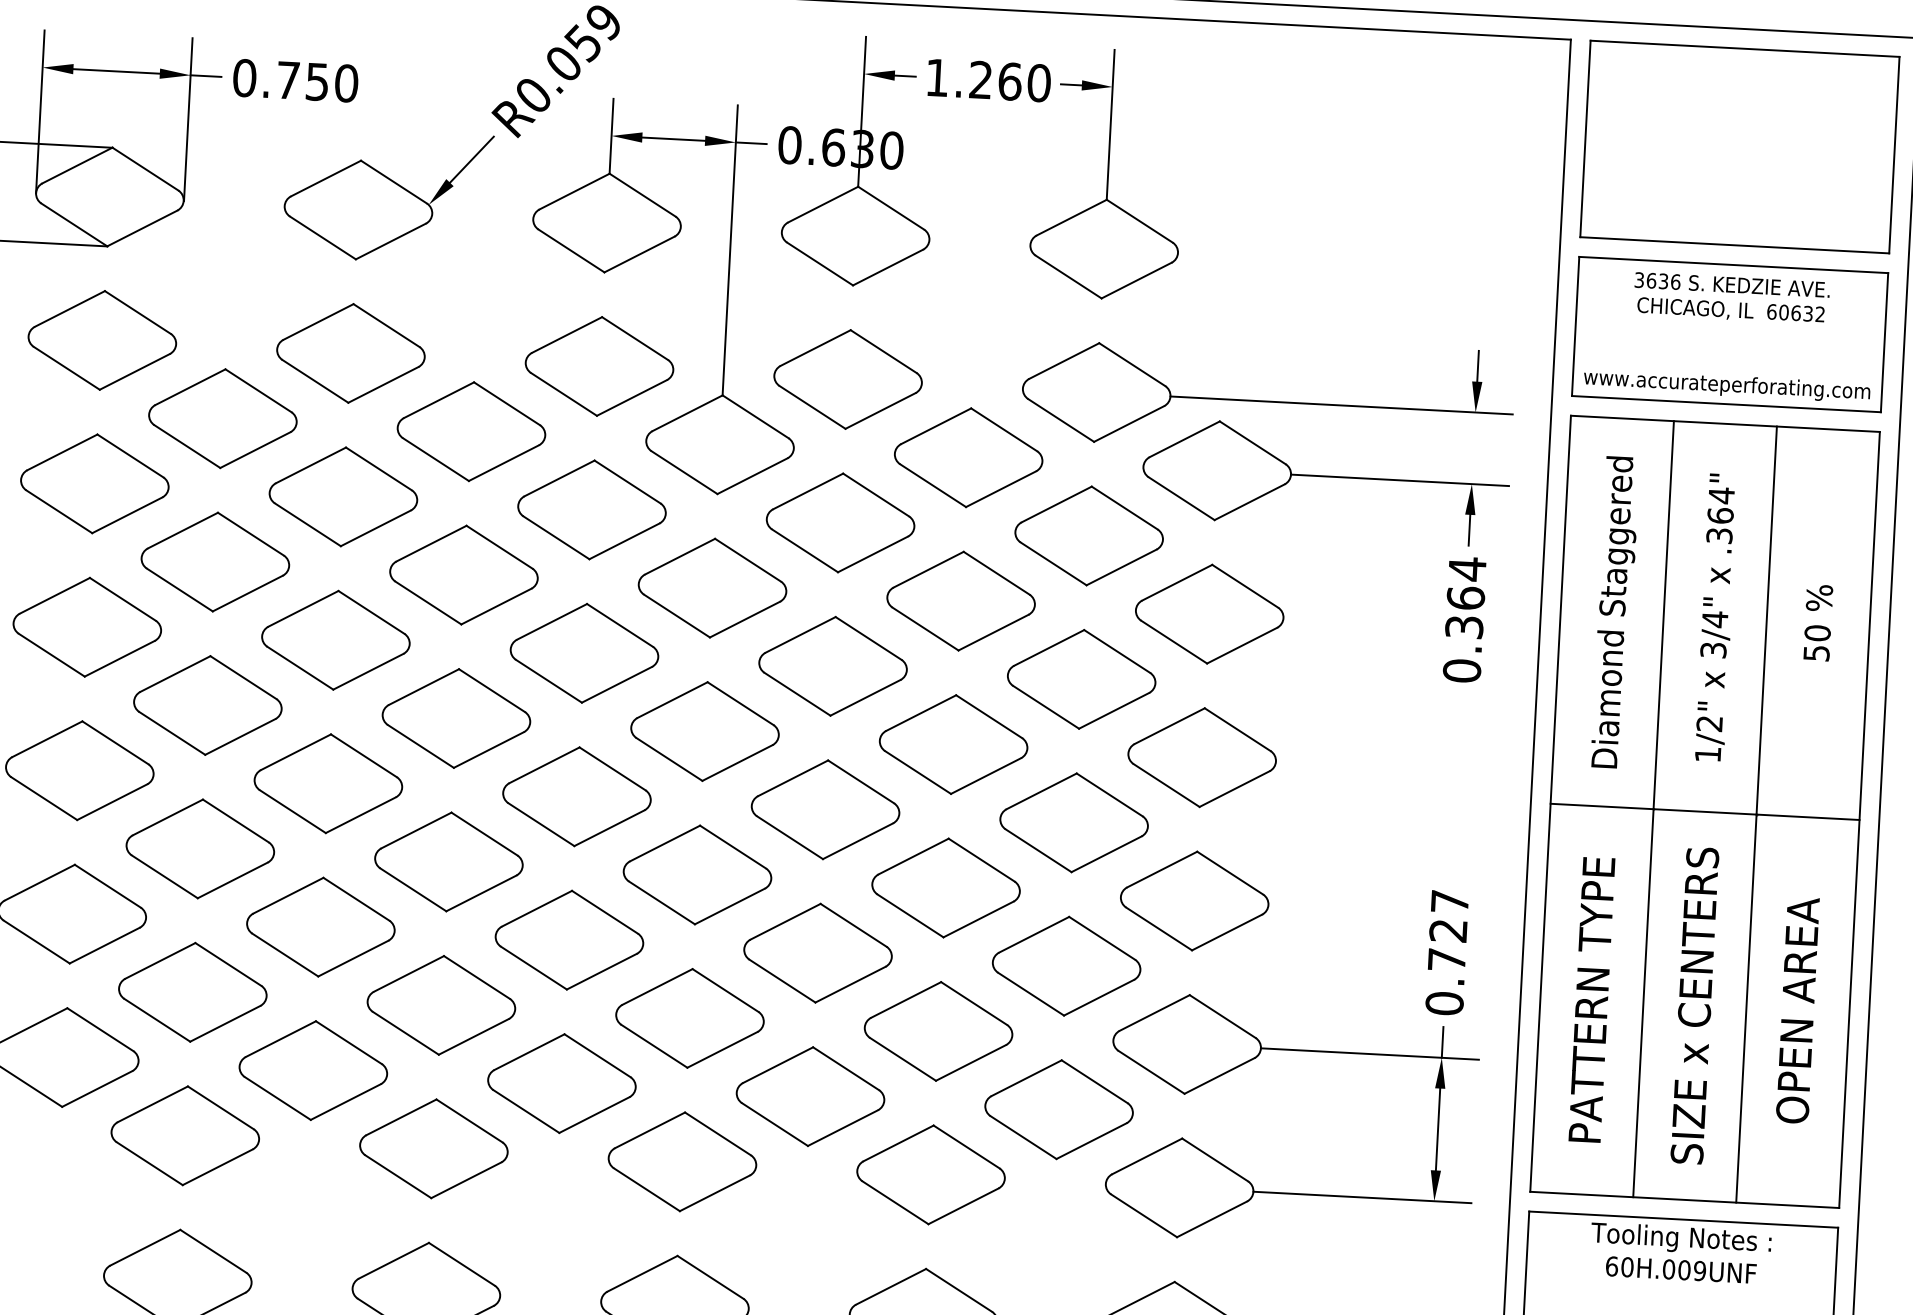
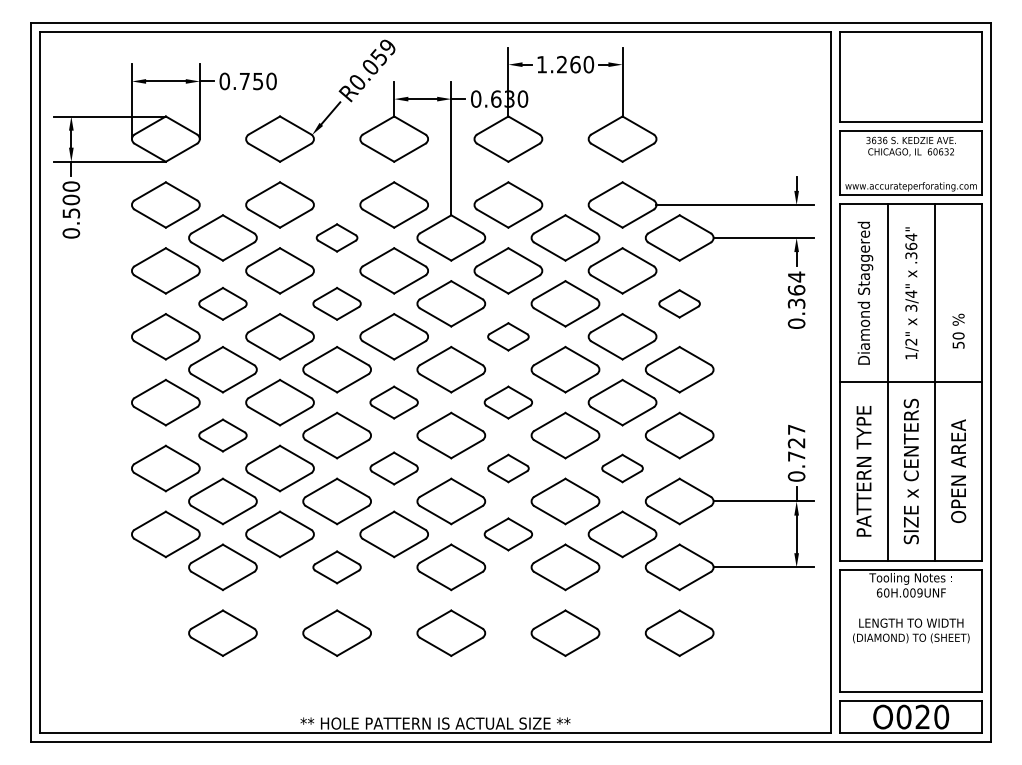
part: (470, 430) -> (336, 237), size x0.6
part: (214, 561) -> (222, 303), size x0.7
part: (462, 574) -> (336, 303), size x0.7
part: (1209, 613) -> (679, 303), size x0.6
text: (1818, 621) -> (958, 330), moved
part: (833, 665) -> (508, 336), size x0.6
part: (575, 796) -> (393, 402), size x0.7
part: (825, 809) -> (508, 402), size x0.7
part: (199, 848) -> (222, 435), size x0.7
part: (567, 940) -> (393, 468), size x0.7
part: (818, 953) -> (508, 468), size x0.6
part: (1066, 966) -> (622, 468), size x0.6
part: (810, 1096) -> (508, 534), size x0.7
part: (432, 1149) -> (336, 567), size x0.7

